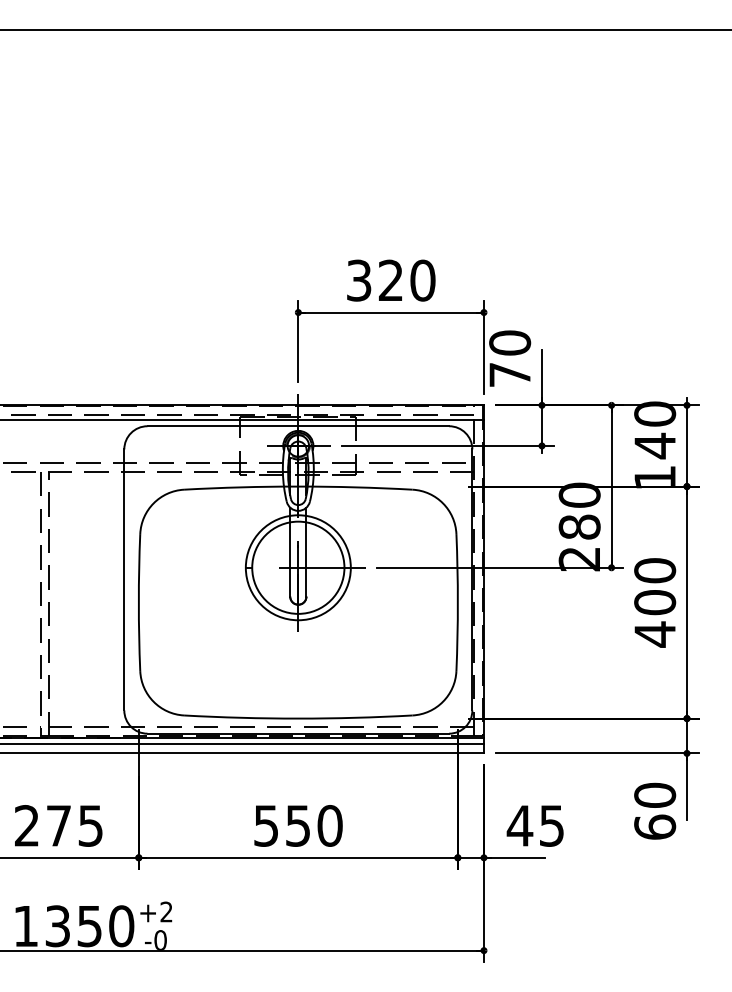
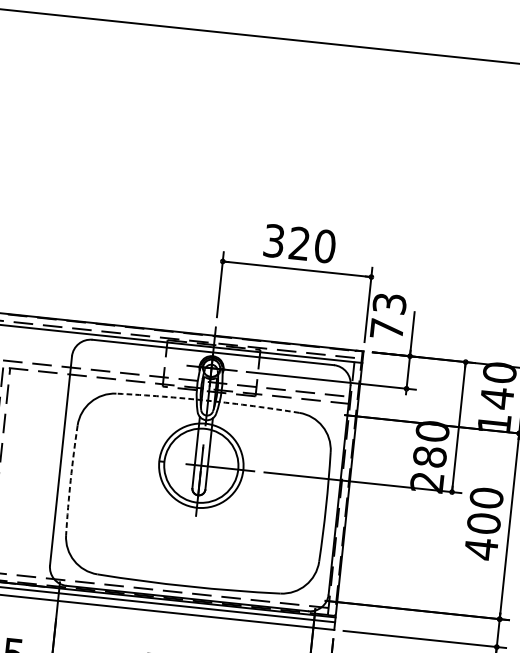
text: (510, 342) -> (390, 303), 70 -> 73
arc: (298, 486) -> (208, 400), solid -> dashed
arc: (138, 602) -> (70, 480), solid -> dashed

